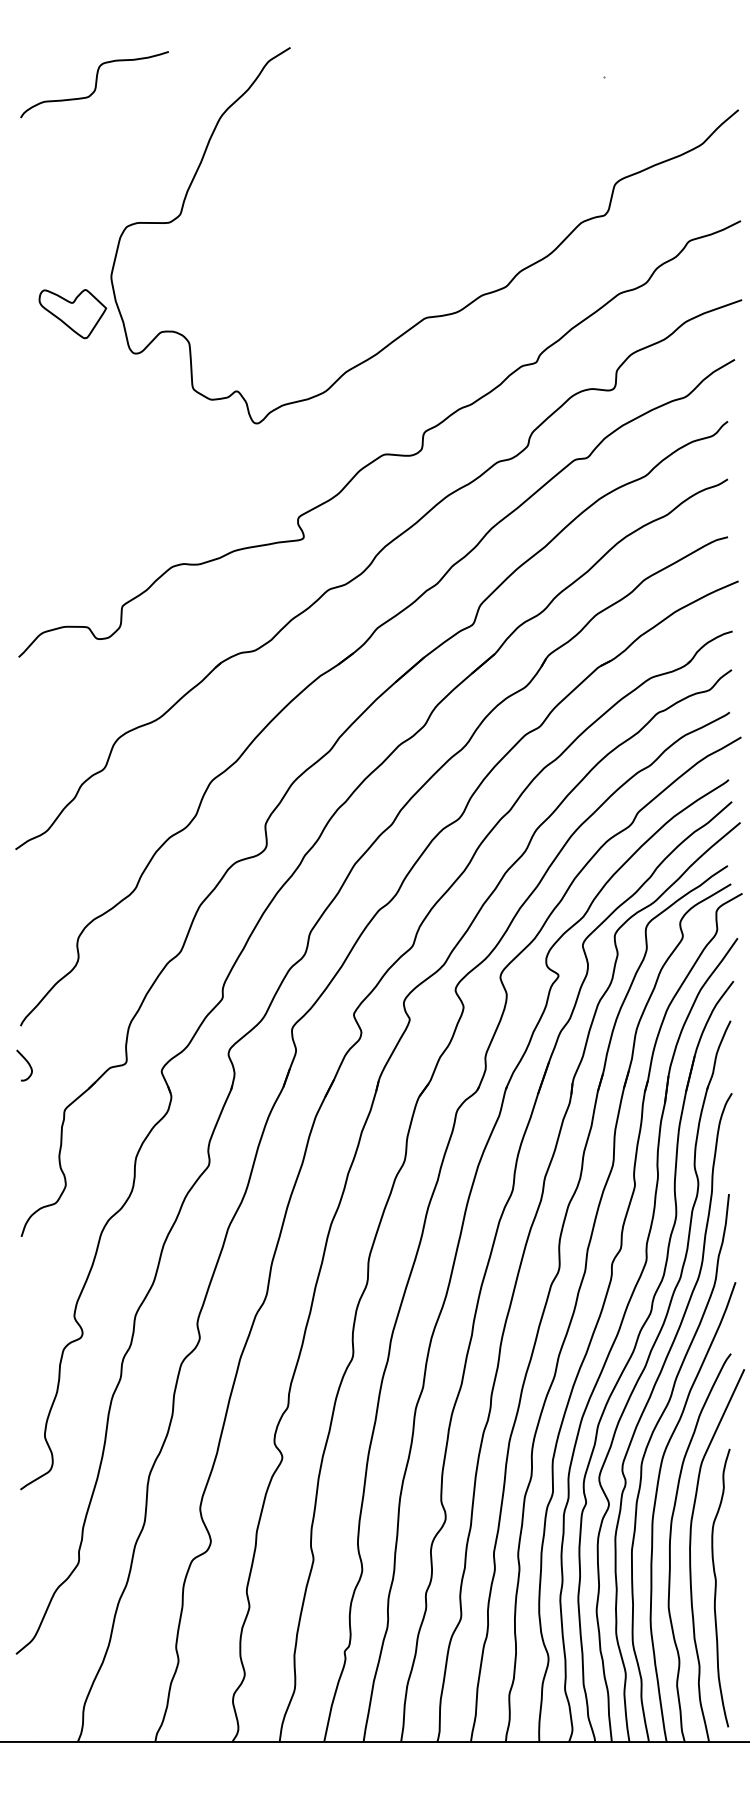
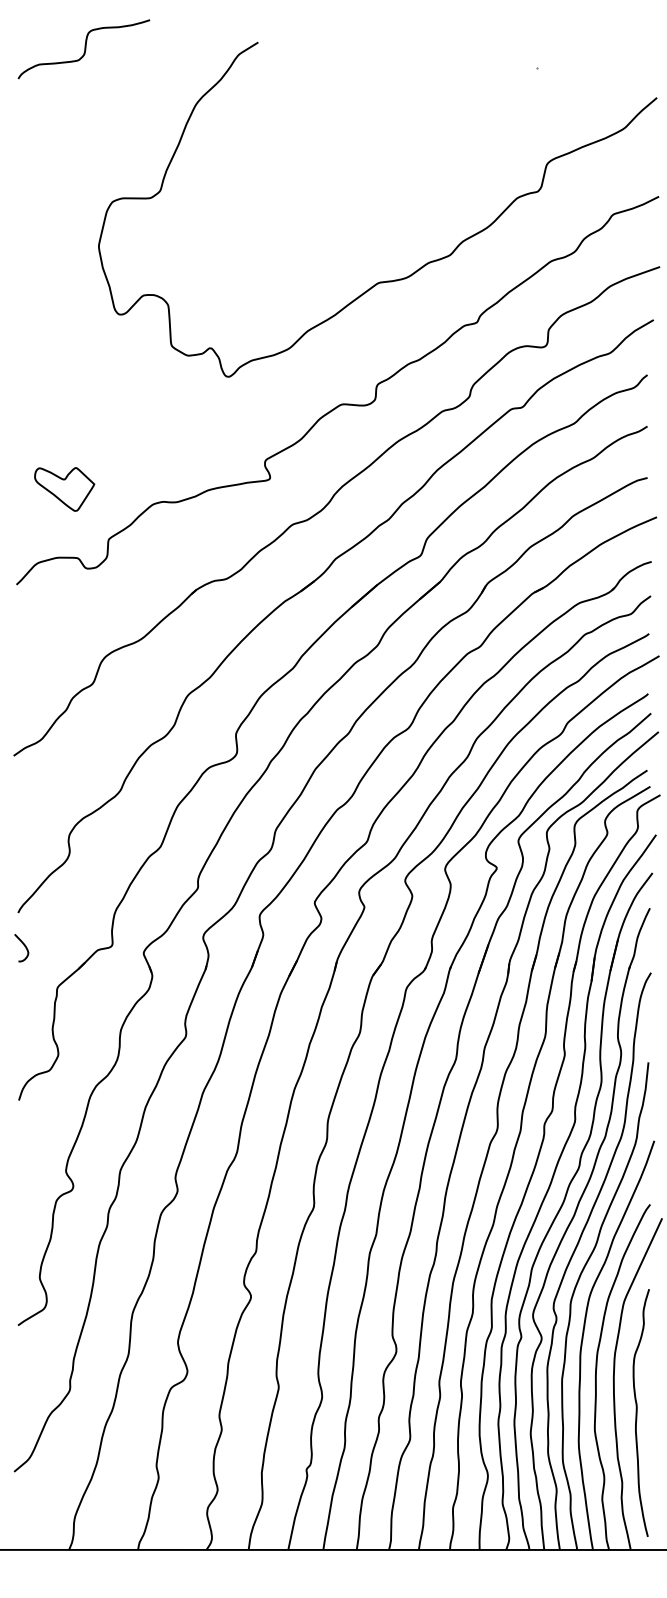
curve: (95, 84) -> (84, 49), moved
part: (72, 314) -> (64, 489), moved

